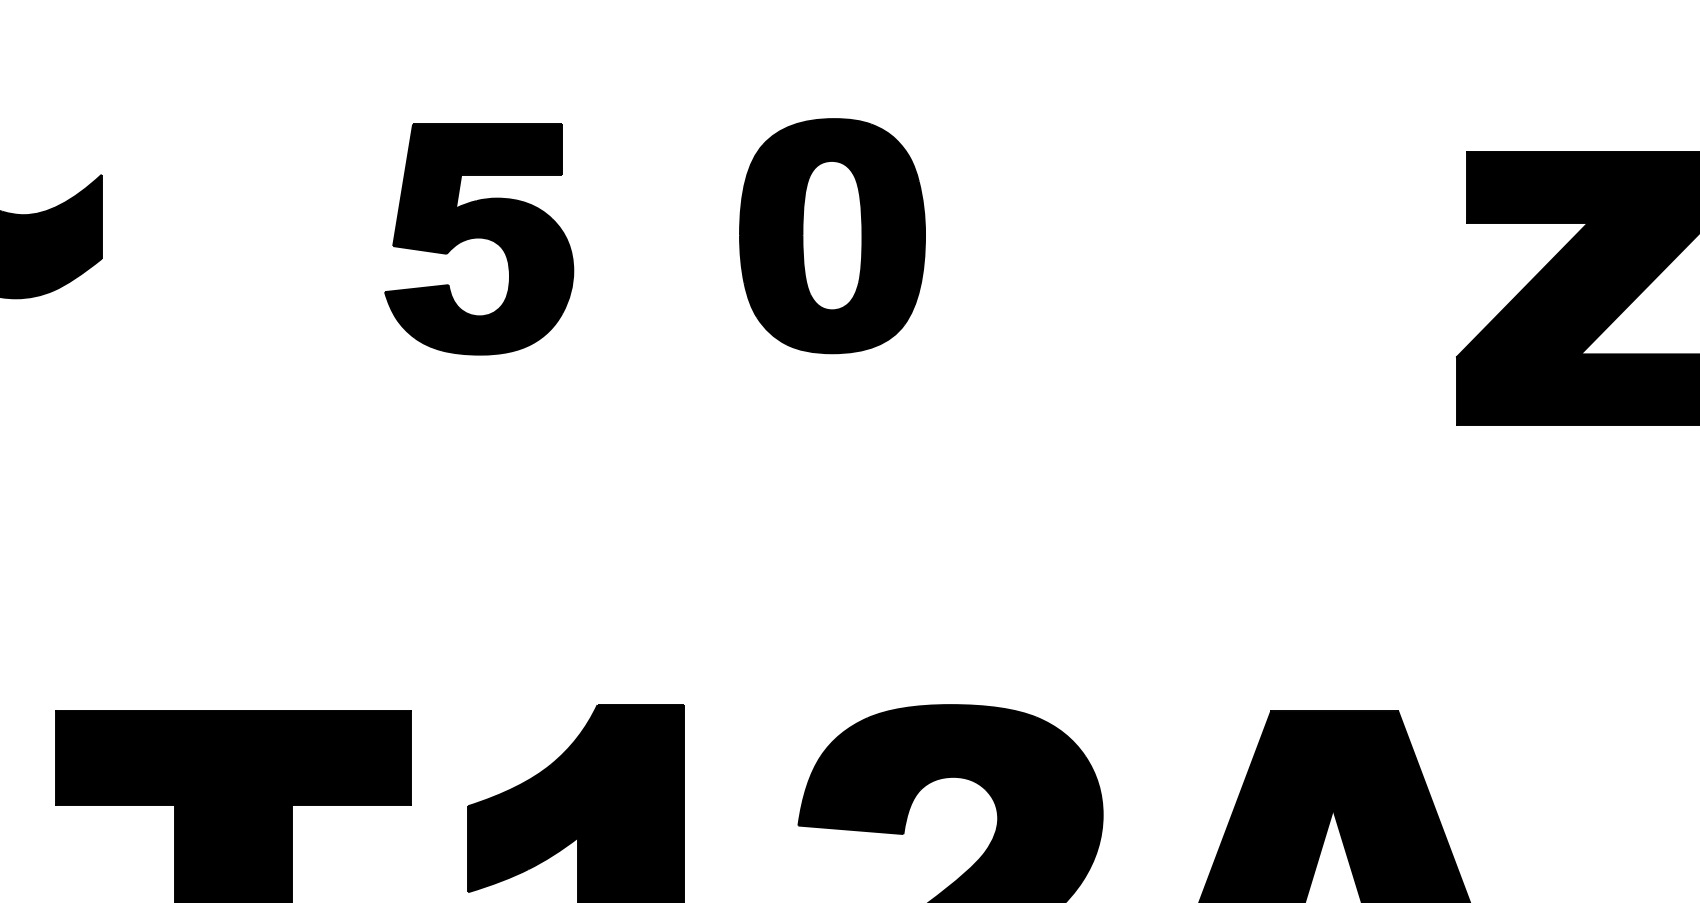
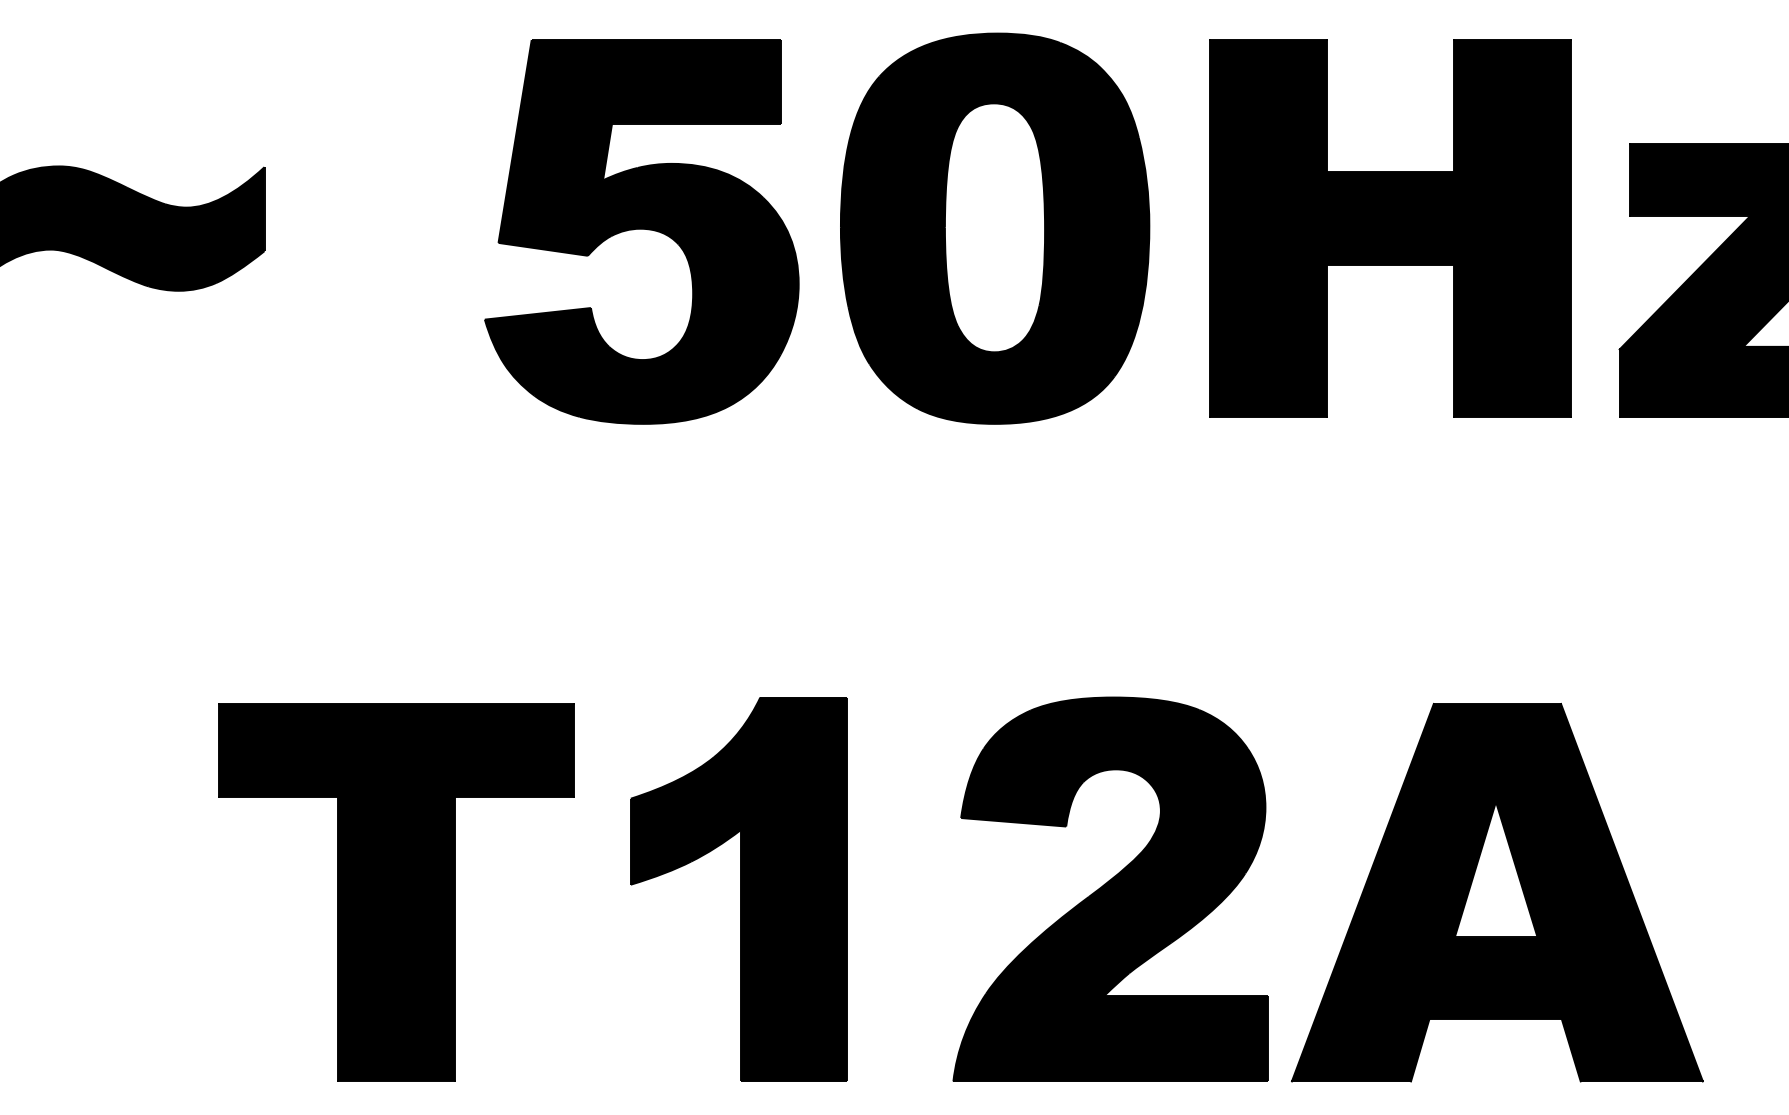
part: (832, 236) -> (995, 228), size x1.67
part: (1227, 236) -> (1390, 228), added
part: (478, 239) -> (641, 231), size x1.67

